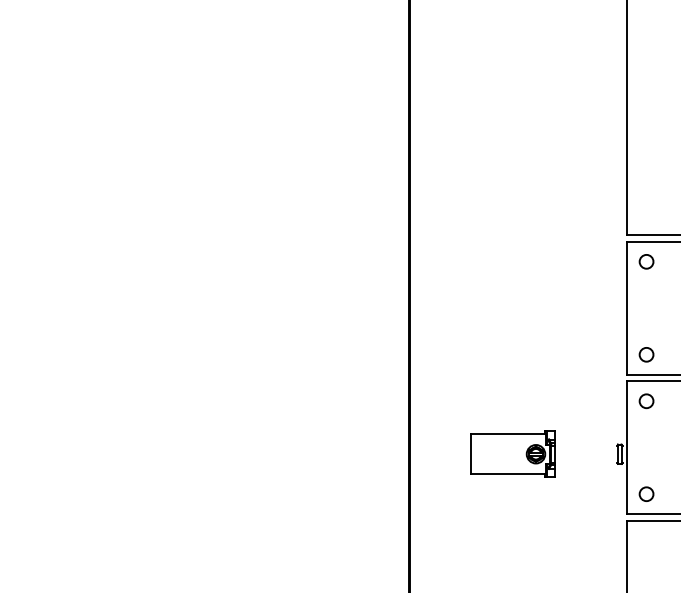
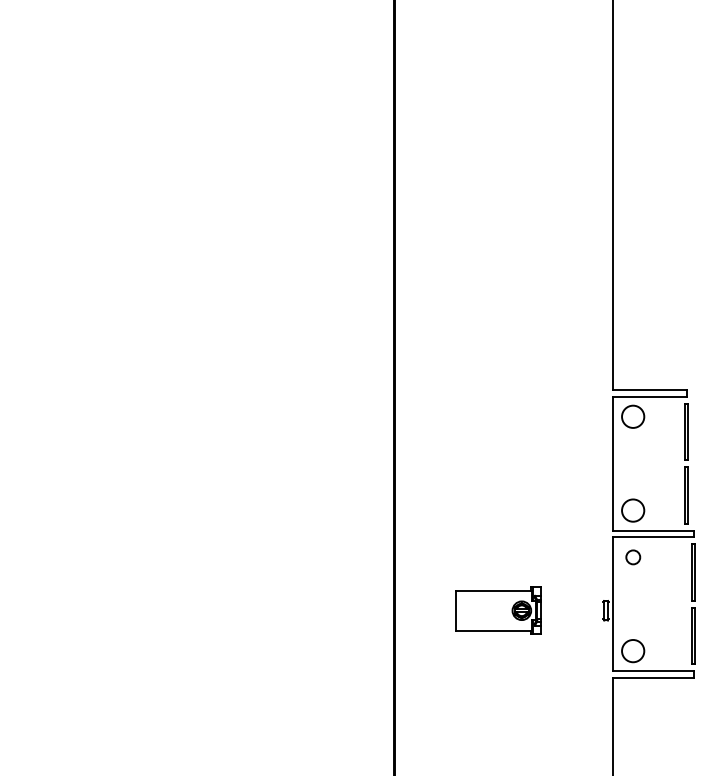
circle: (646, 261) -> (633, 416), size x1.6
circle: (646, 354) -> (633, 510), size x1.6
circle: (646, 493) -> (633, 650), size x1.6

